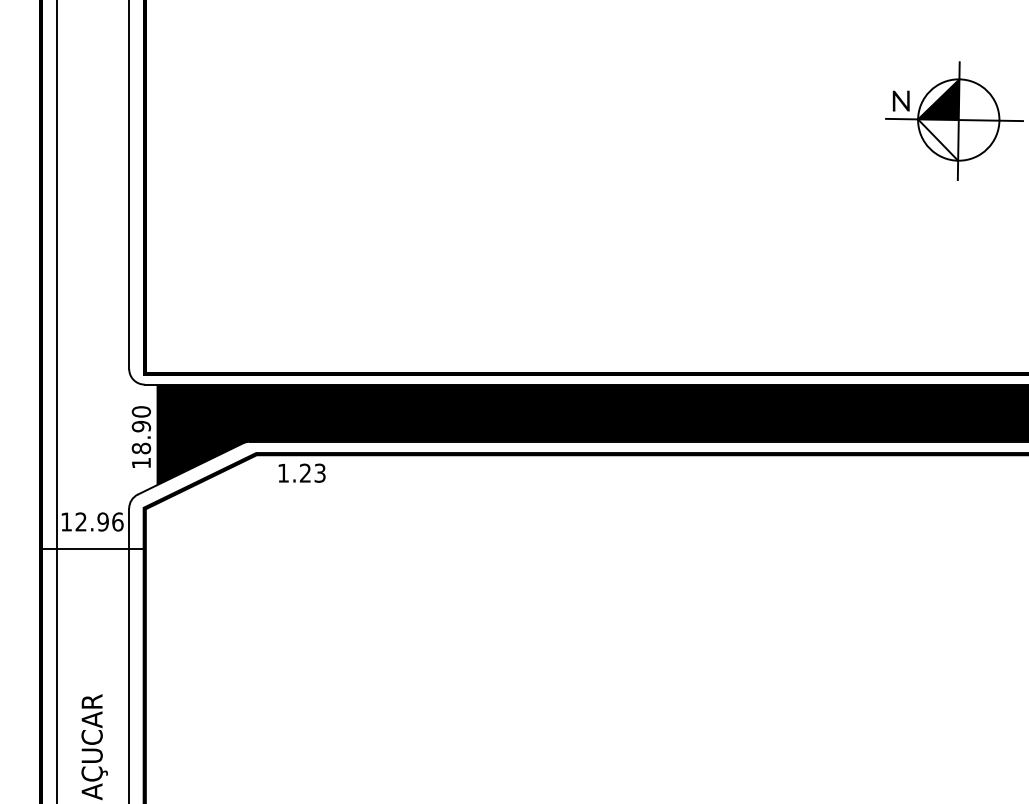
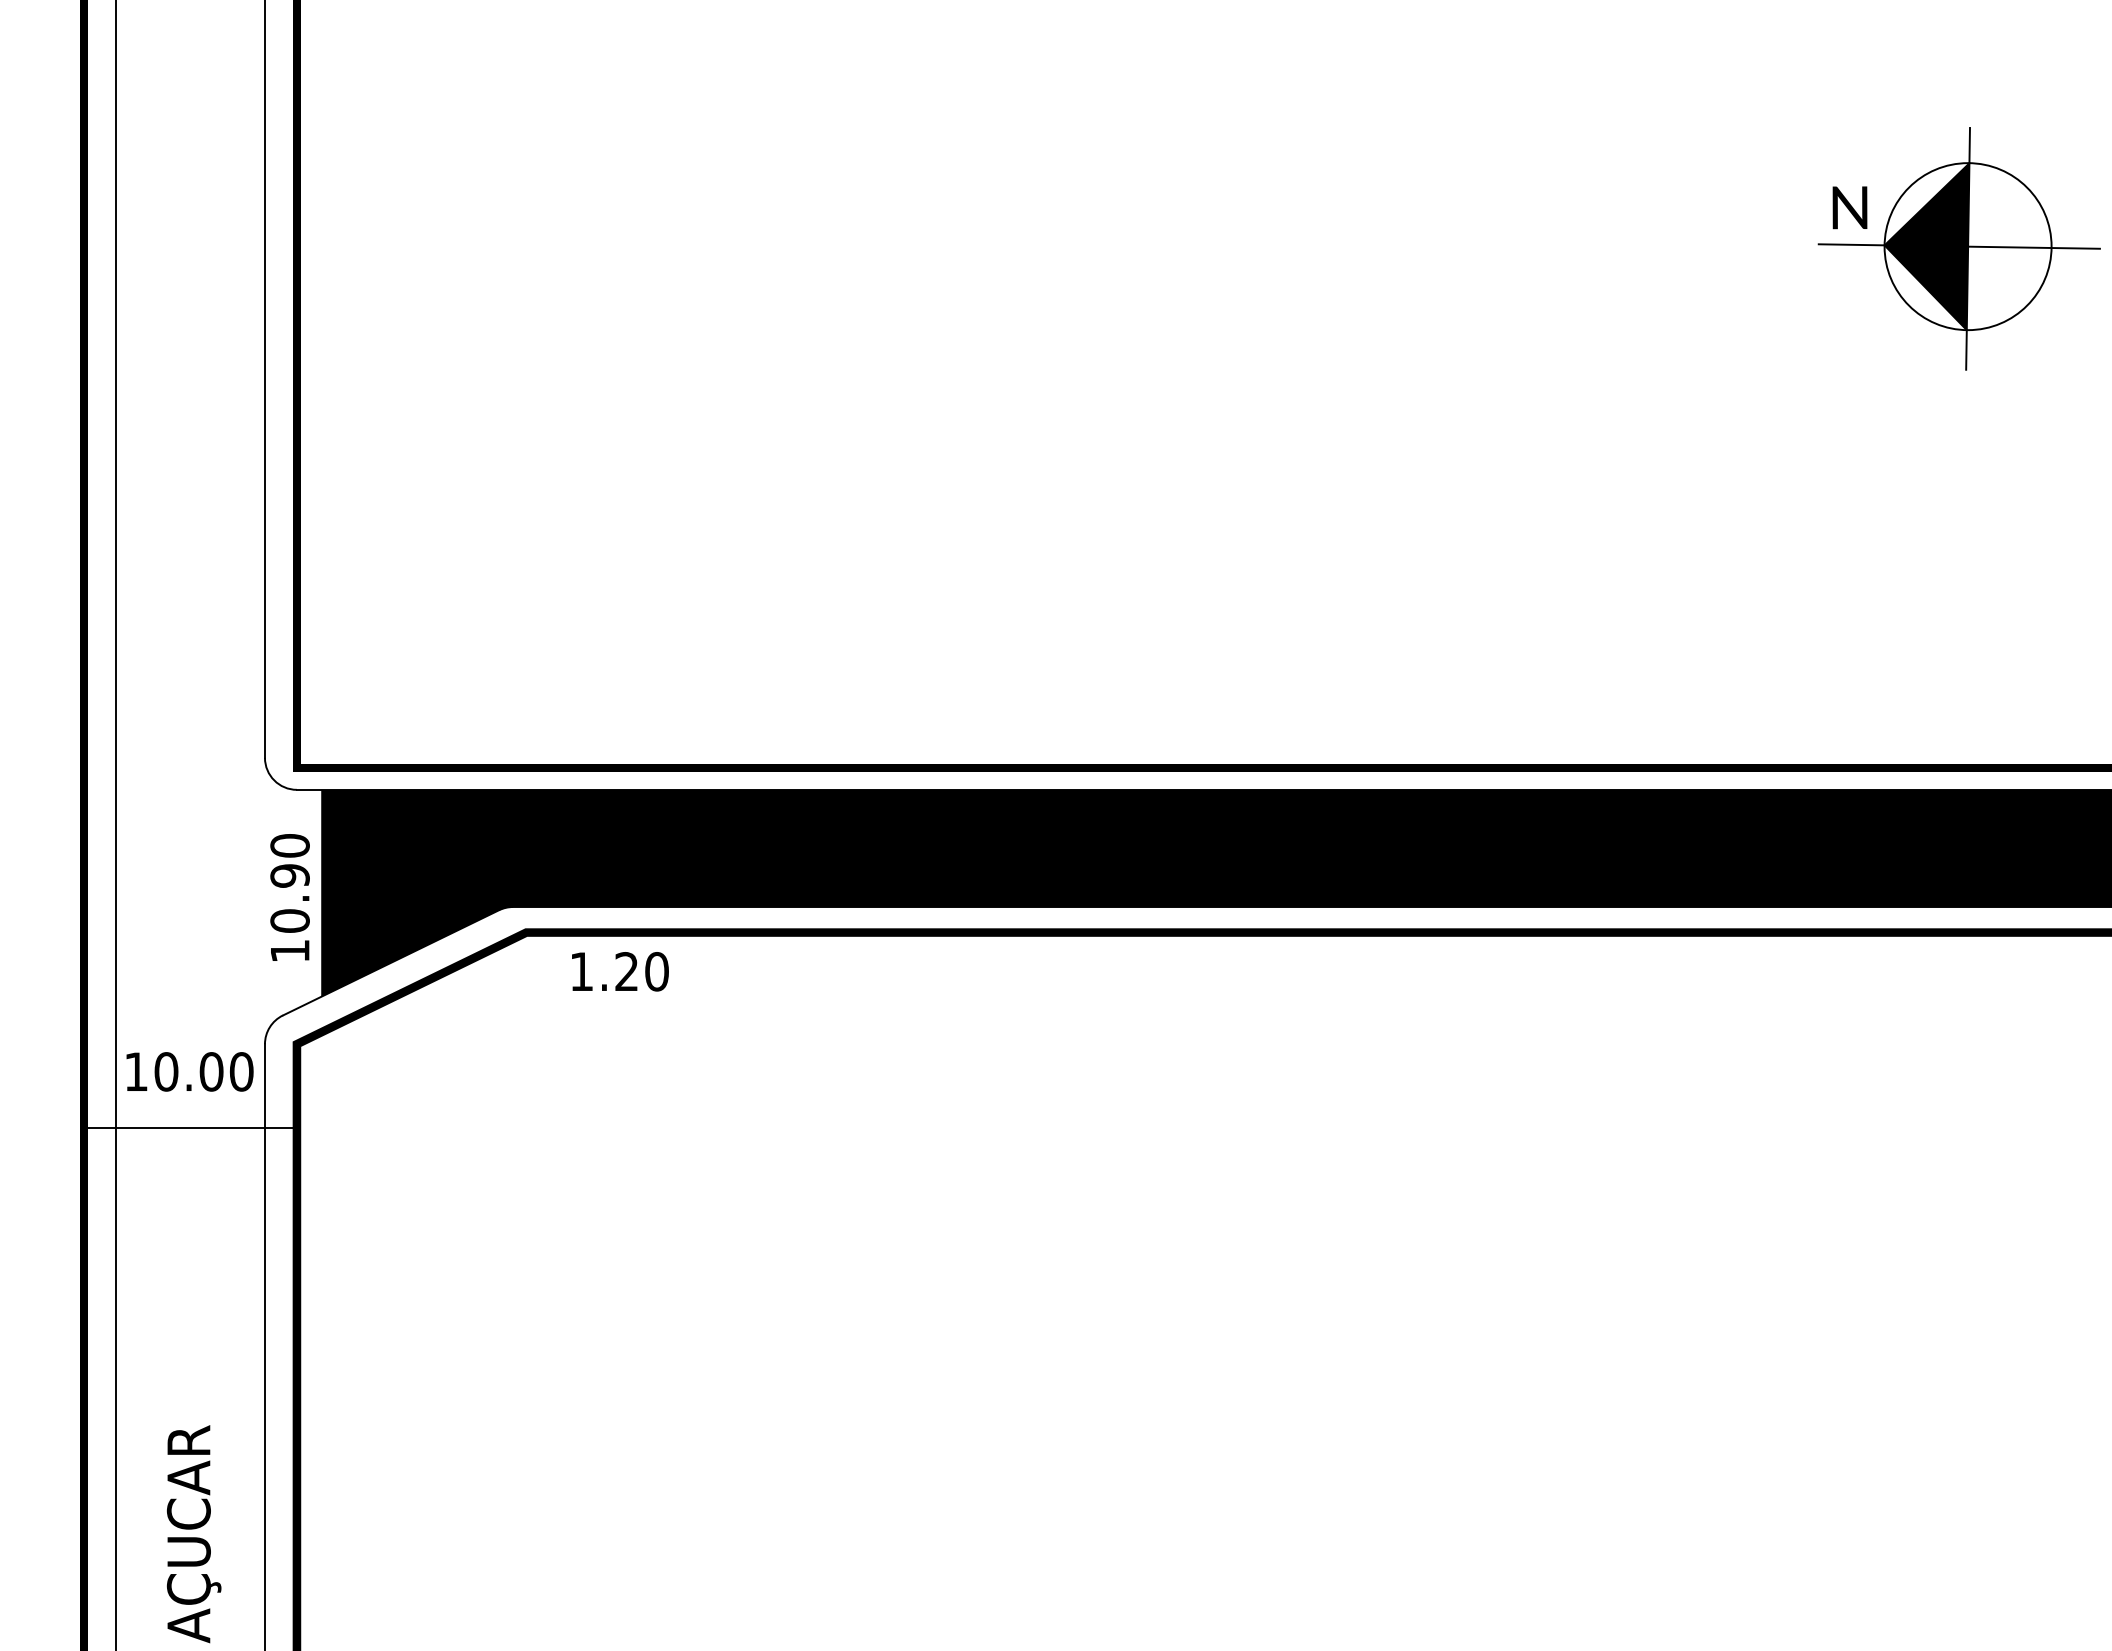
fill: (938, 139) -> (1926, 286), added
text: (141, 448) -> (290, 920), 18.90 -> 10.90
text: (319, 472) -> (655, 970), 1.23 -> 1.20
text: (99, 521) -> (204, 1070), 12.96 -> 10.00

